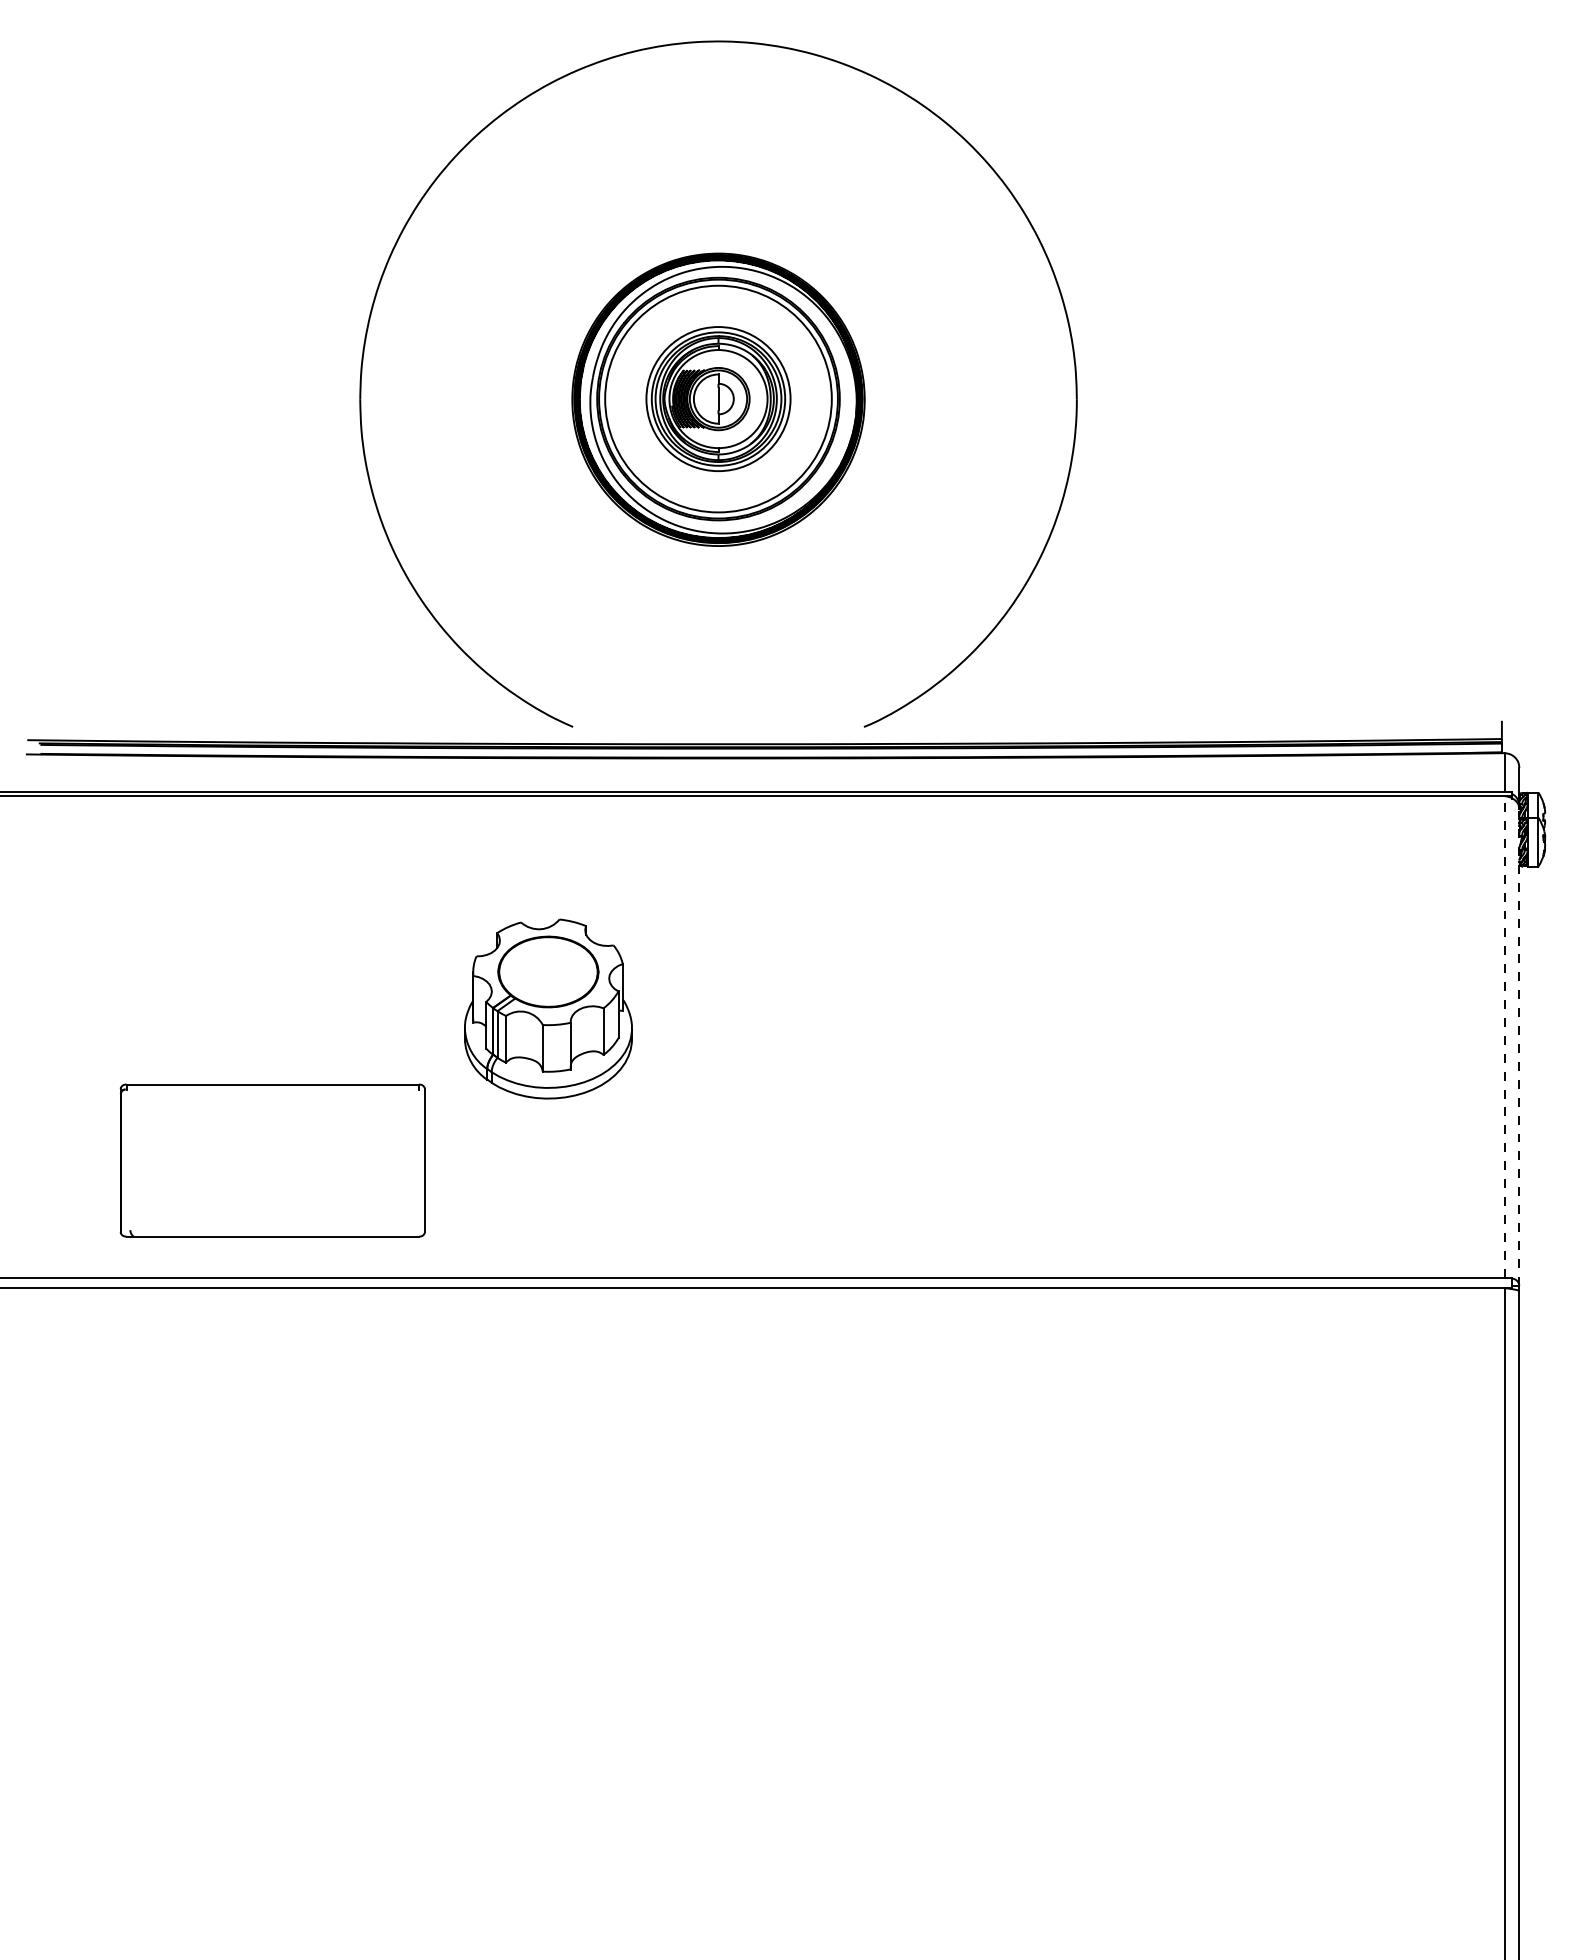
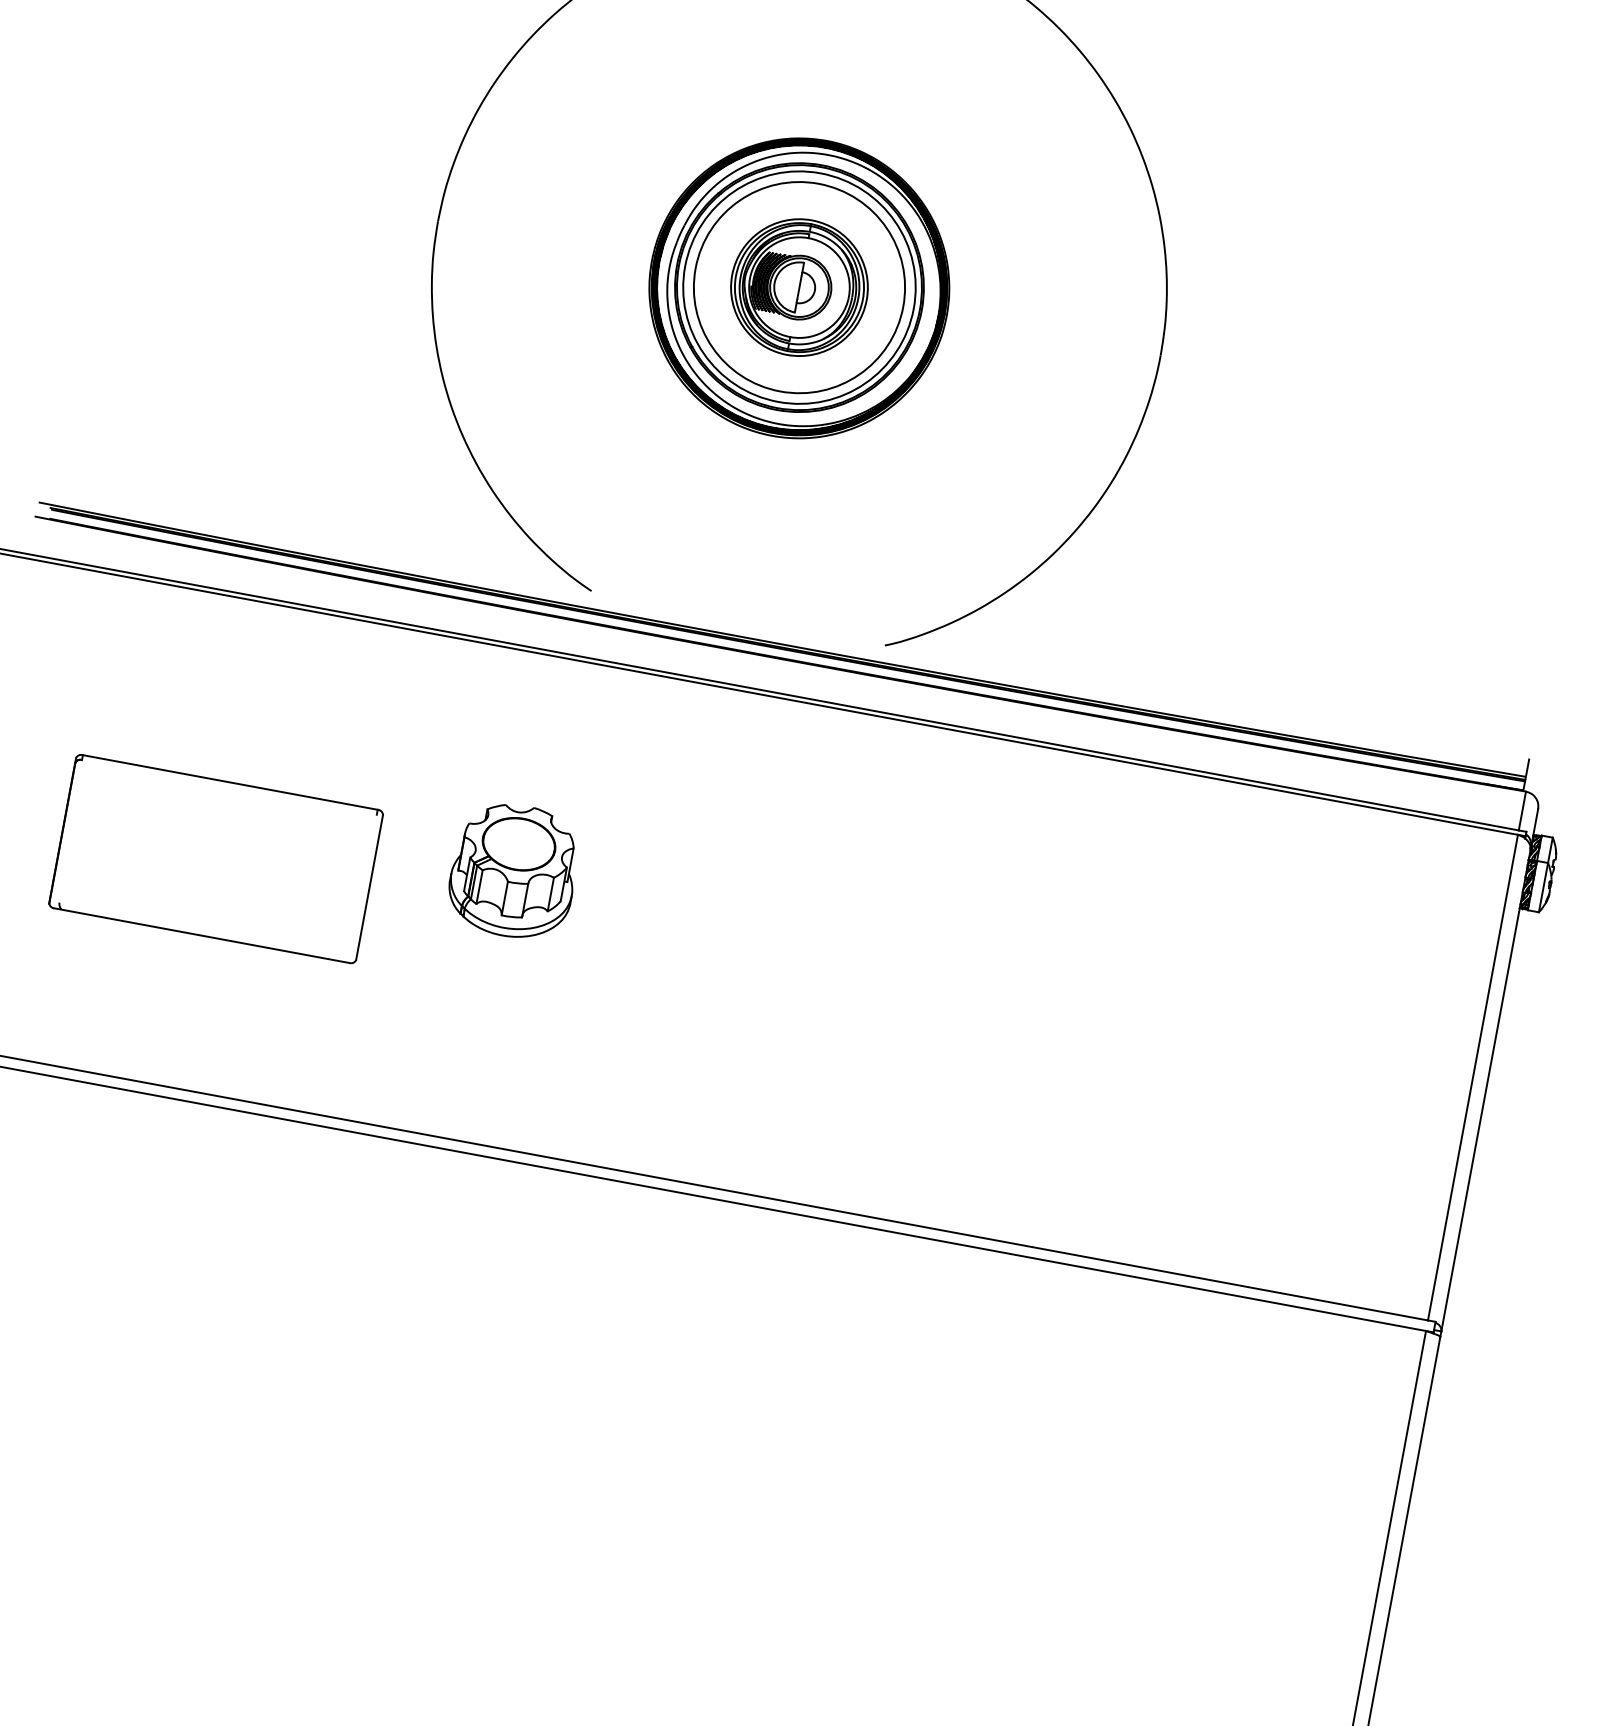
circle: (718, 399) -> (799, 288), size x1.43
part: (548, 1008) -> (514, 870), size x0.71
line: (1504, 1036) -> (1472, 1077), dashed -> solid
line: (1519, 1046) -> (1486, 1090), dashed -> solid
part: (272, 1160) -> (215, 858), moved

